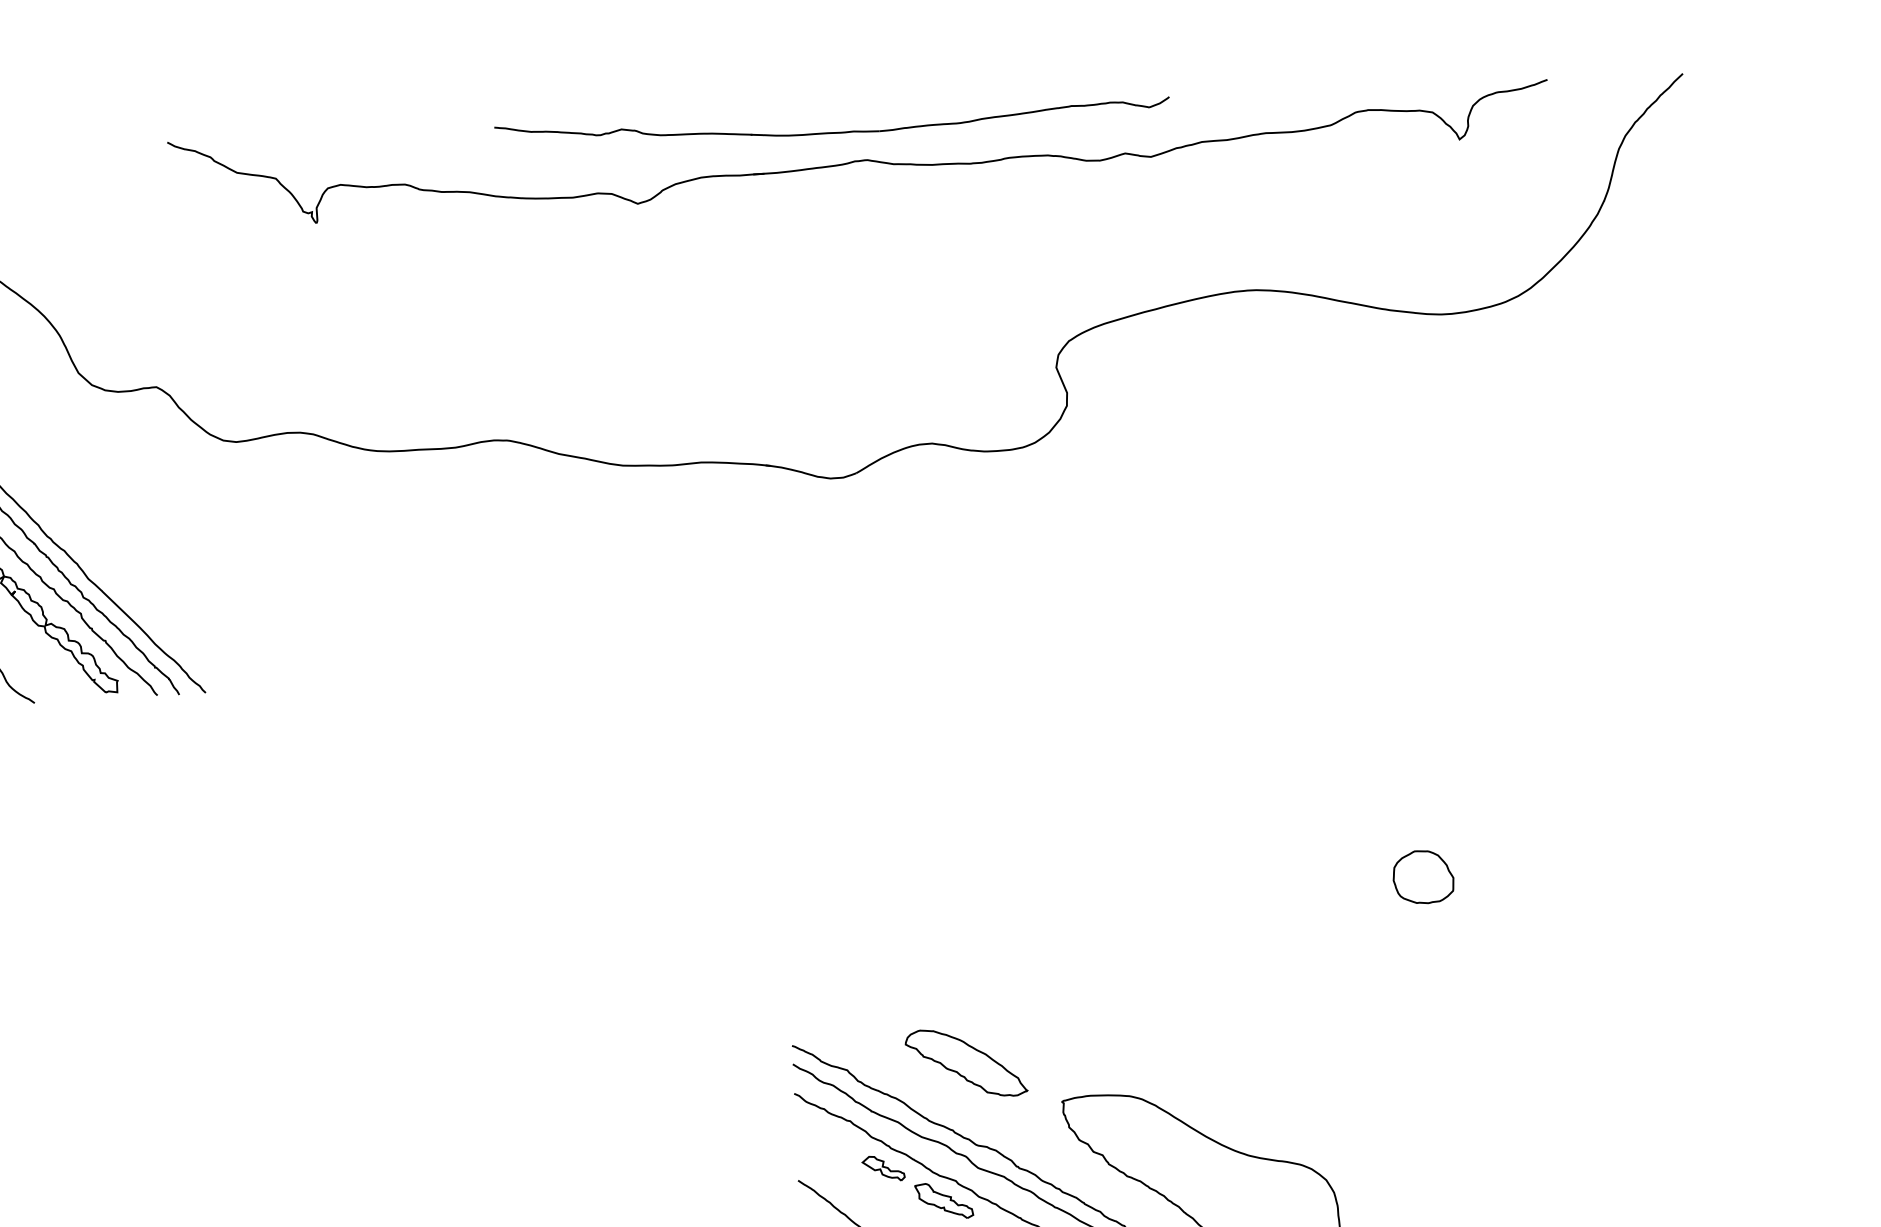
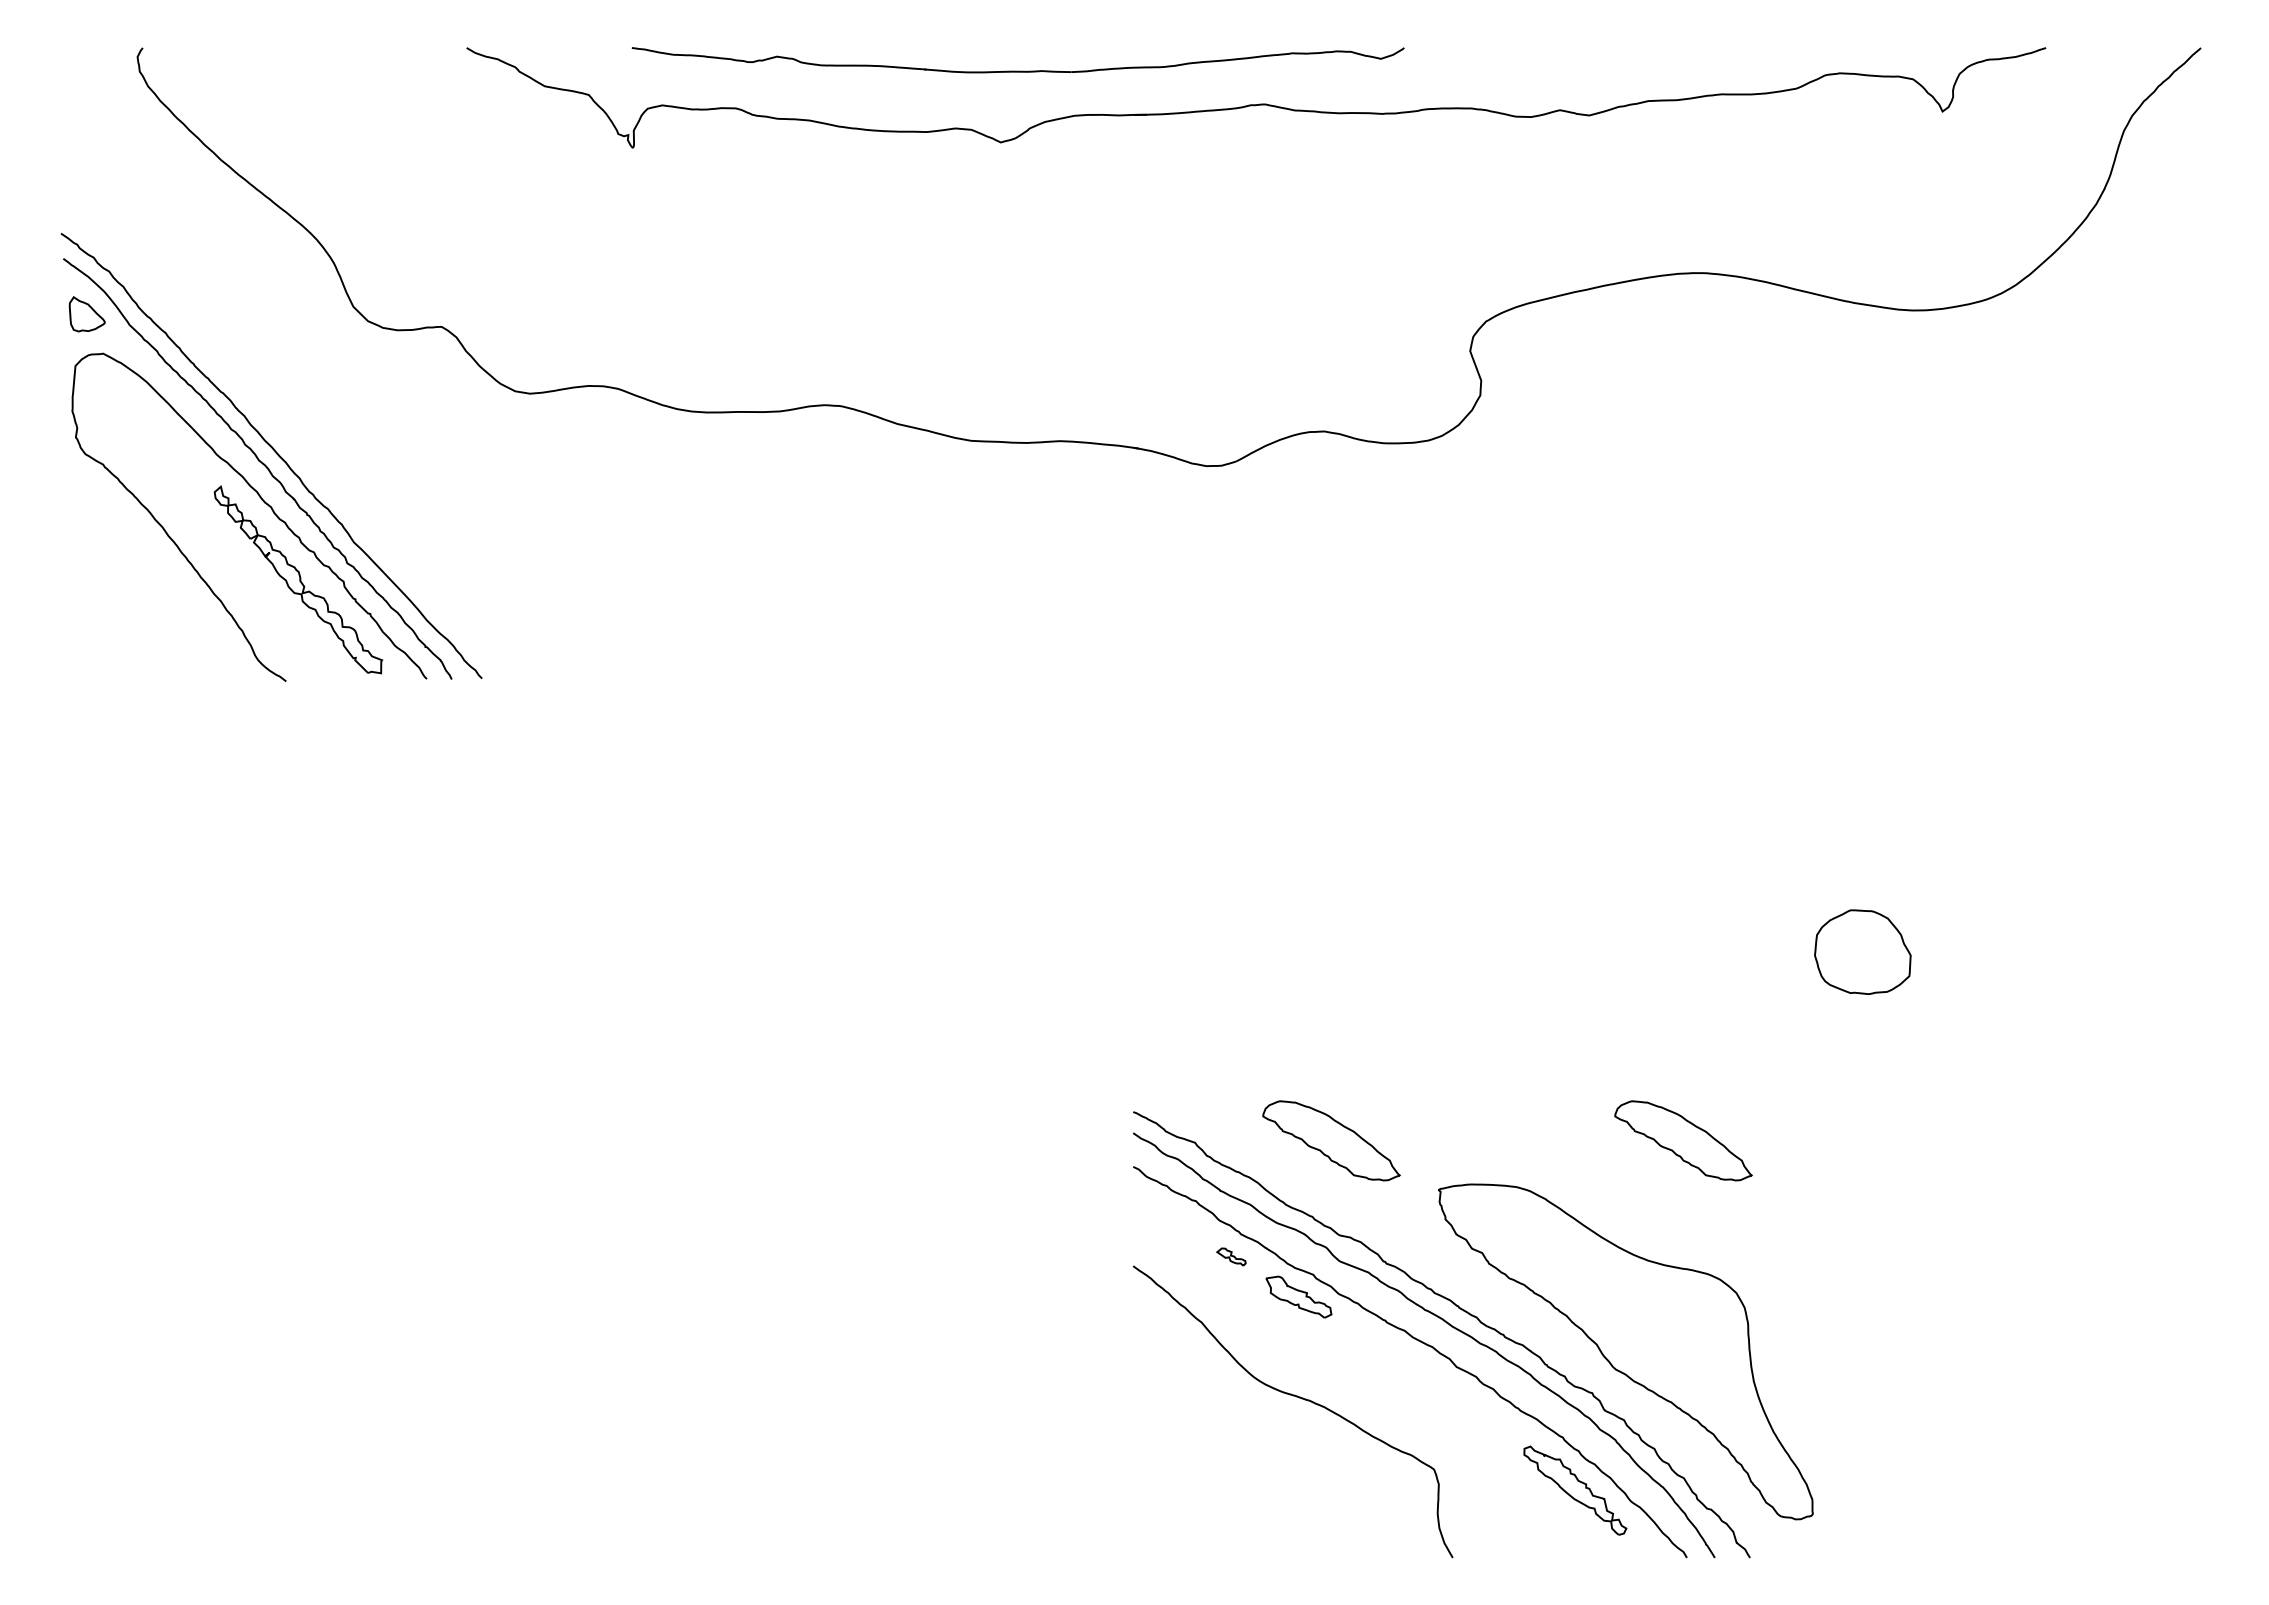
part: (832, 131) -> (1017, 70), moved
part: (1423, 876) -> (1863, 951), size x1.4
part: (1274, 1048) -> (1683, 1140), added
part: (883, 1168) -> (1231, 1256), size x0.6

